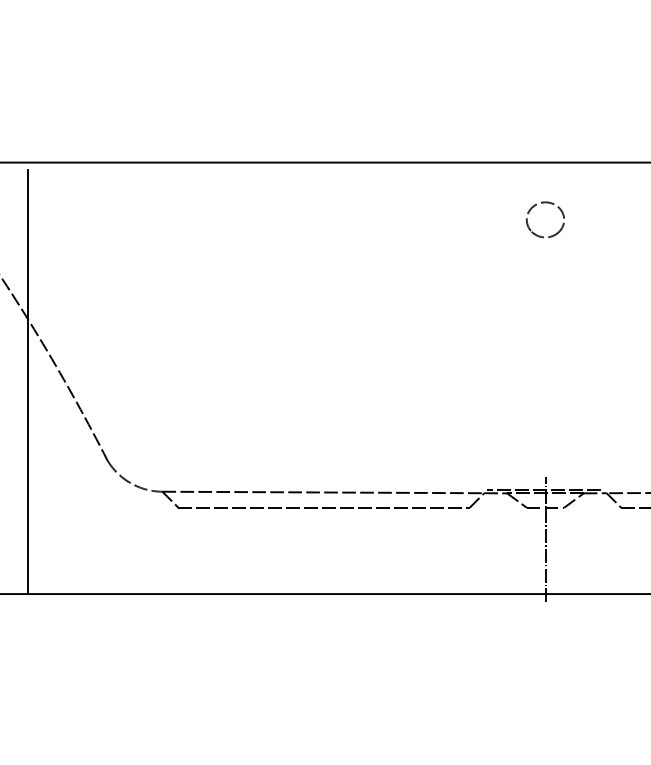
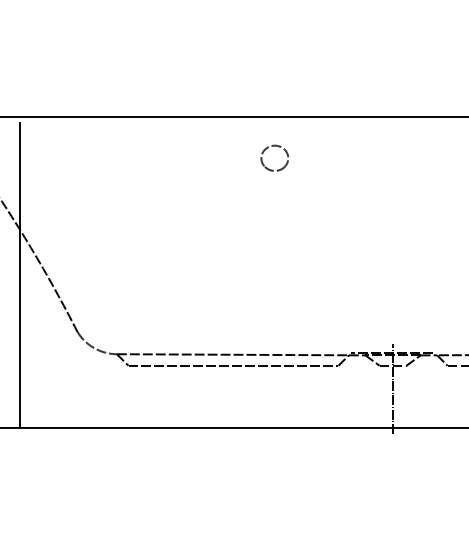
part: (535, 206) -> (267, 148), moved

